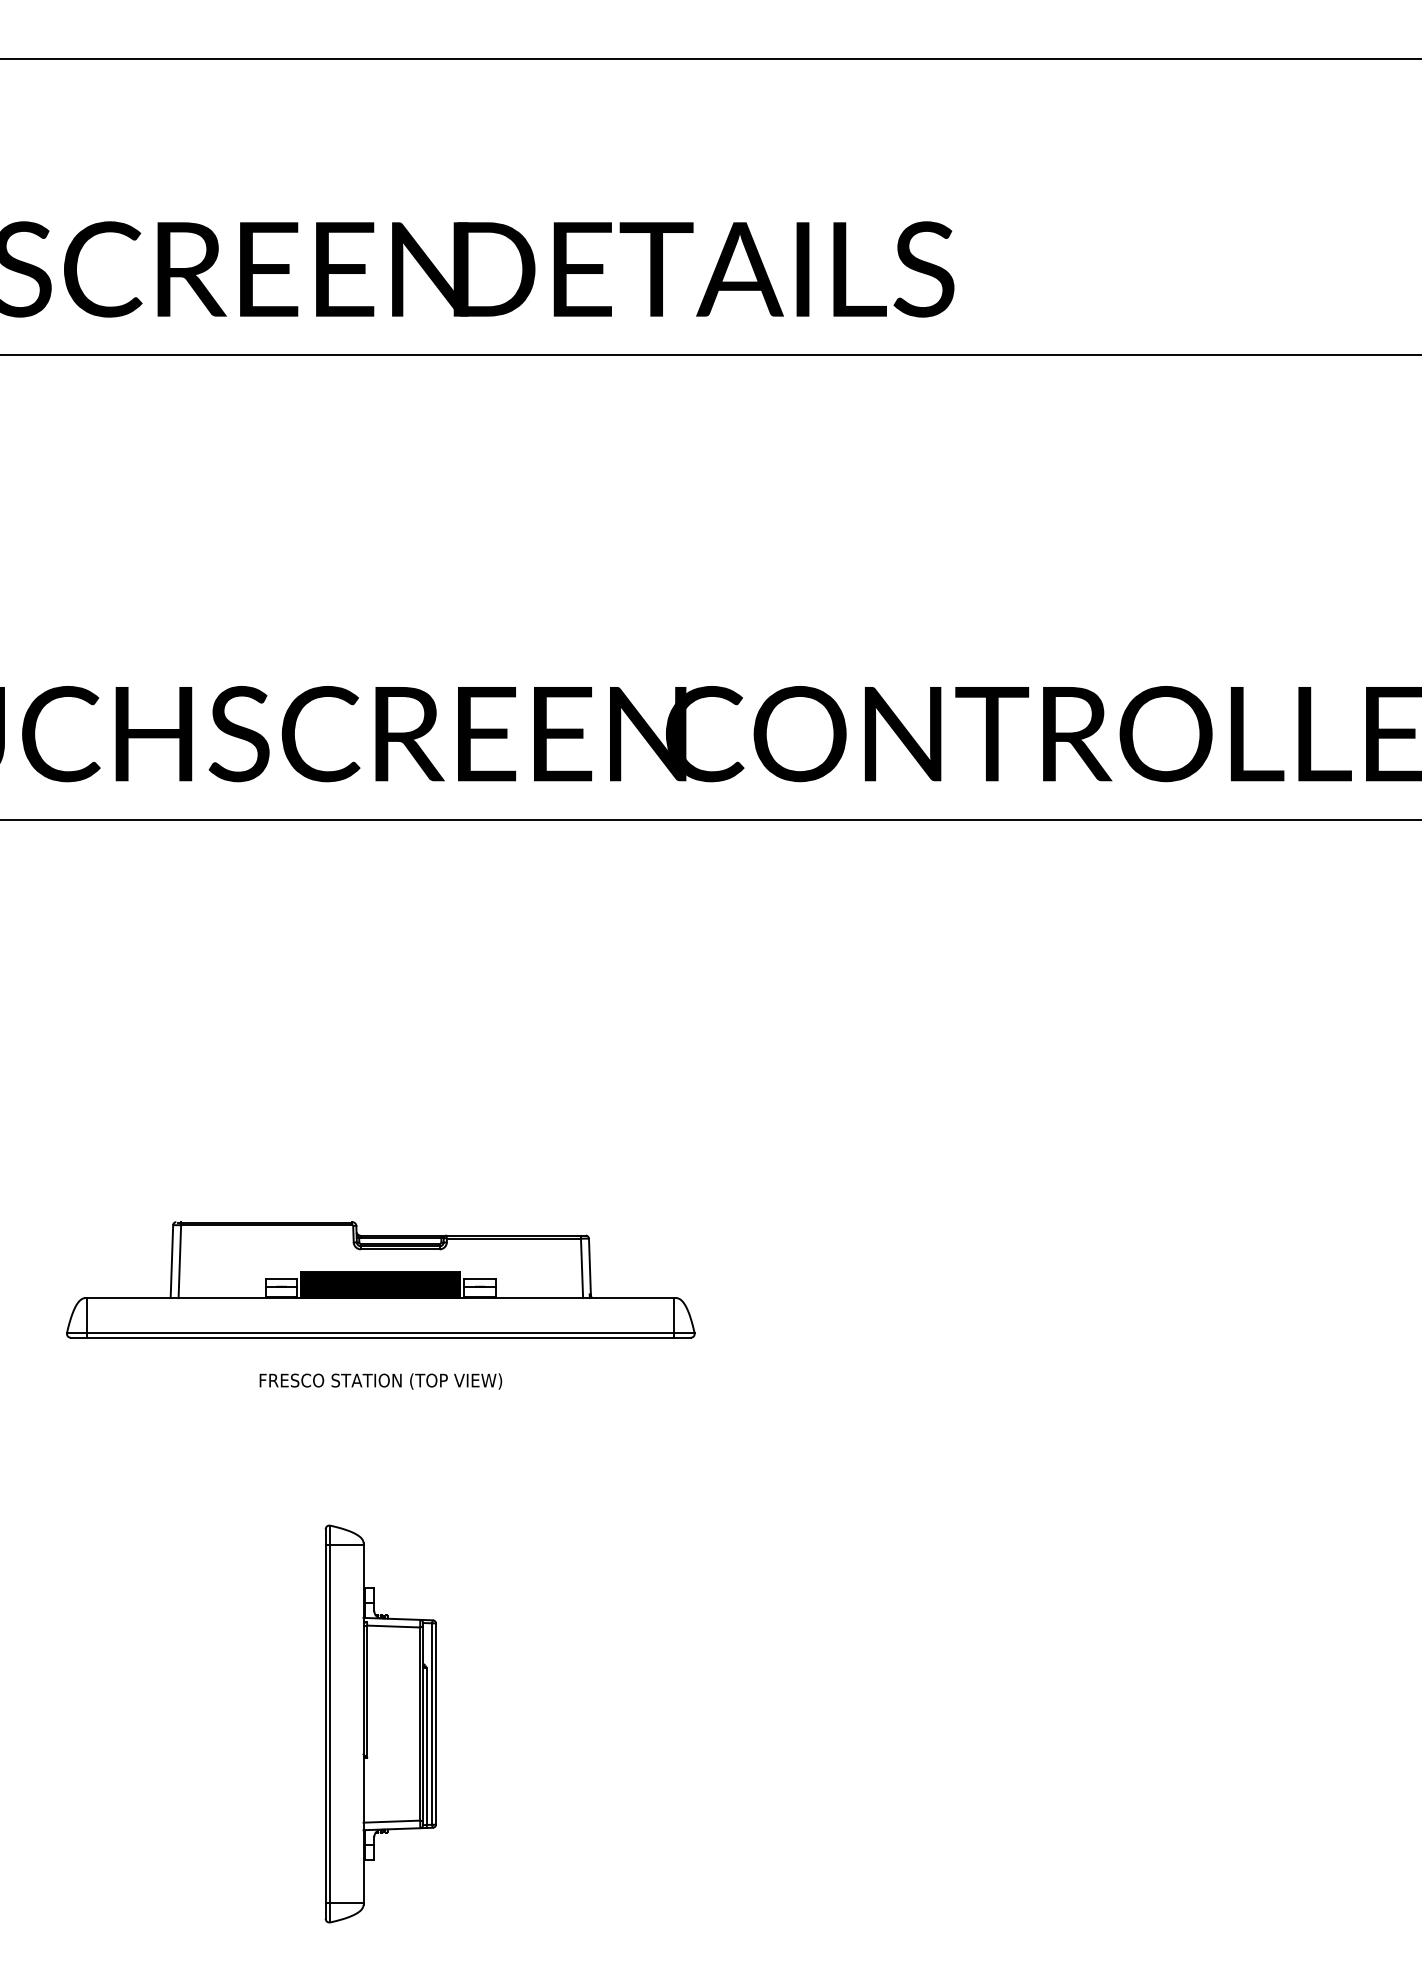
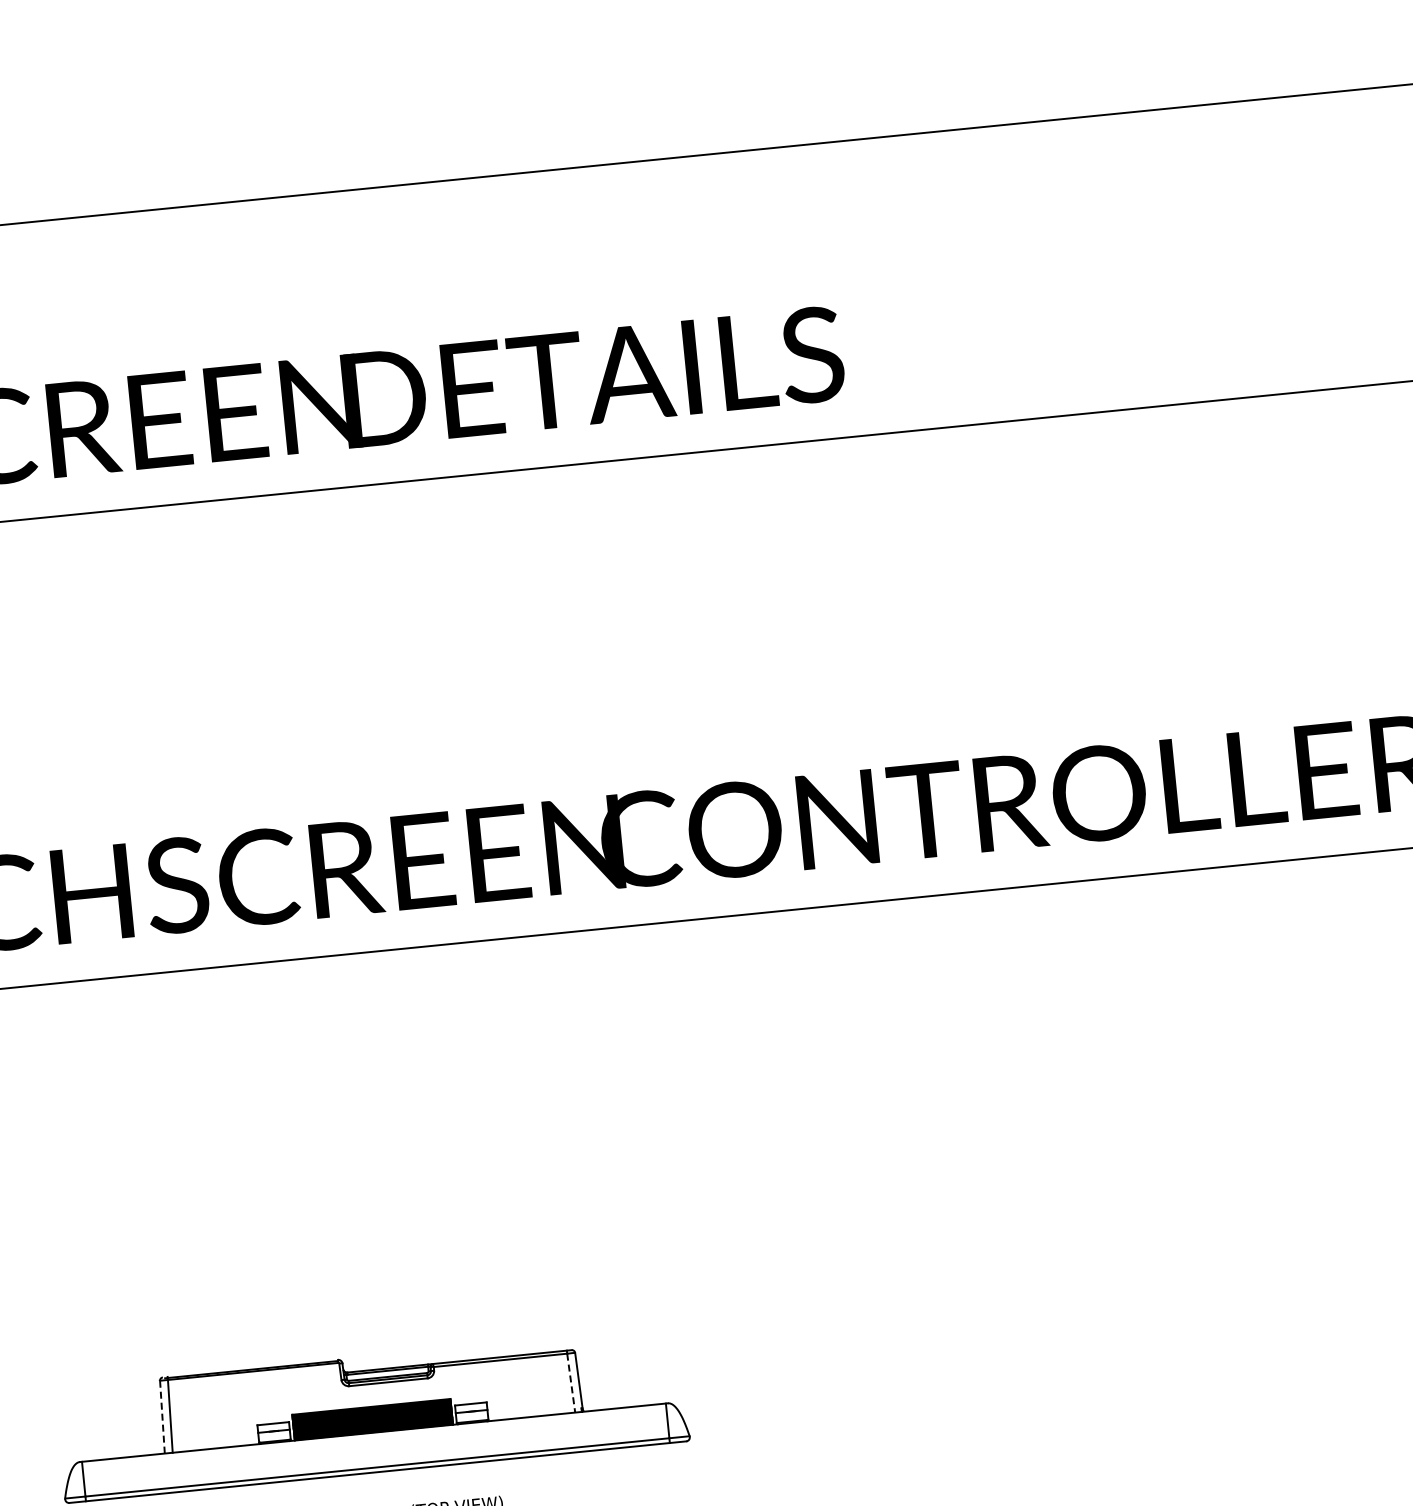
line: (171, 1262) -> (162, 1418), solid -> dashed
line: (582, 1268) -> (571, 1383), solid -> dashed

